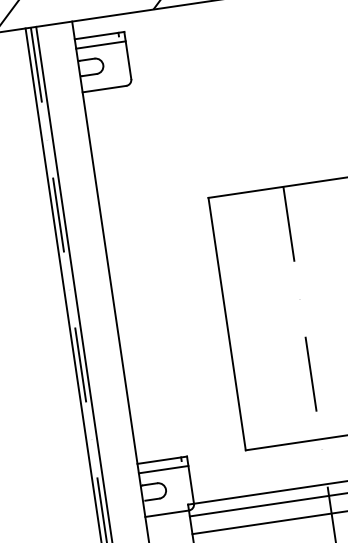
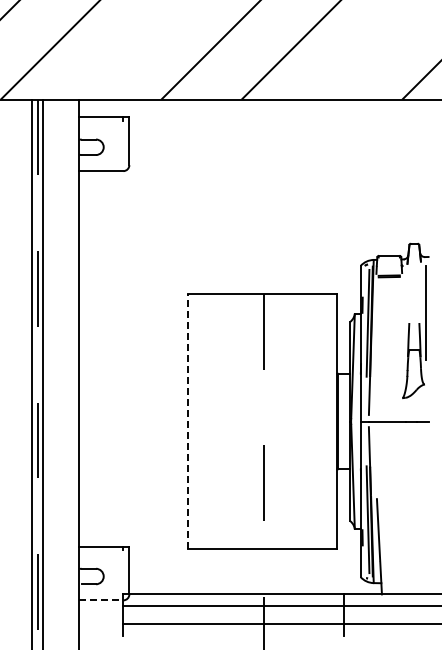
line: (101, 45) -> (104, 127), removed
line: (227, 324) -> (188, 421), solid -> dashed
line: (163, 469) -> (104, 556), removed
line: (167, 513) -> (101, 600), solid -> dashed

